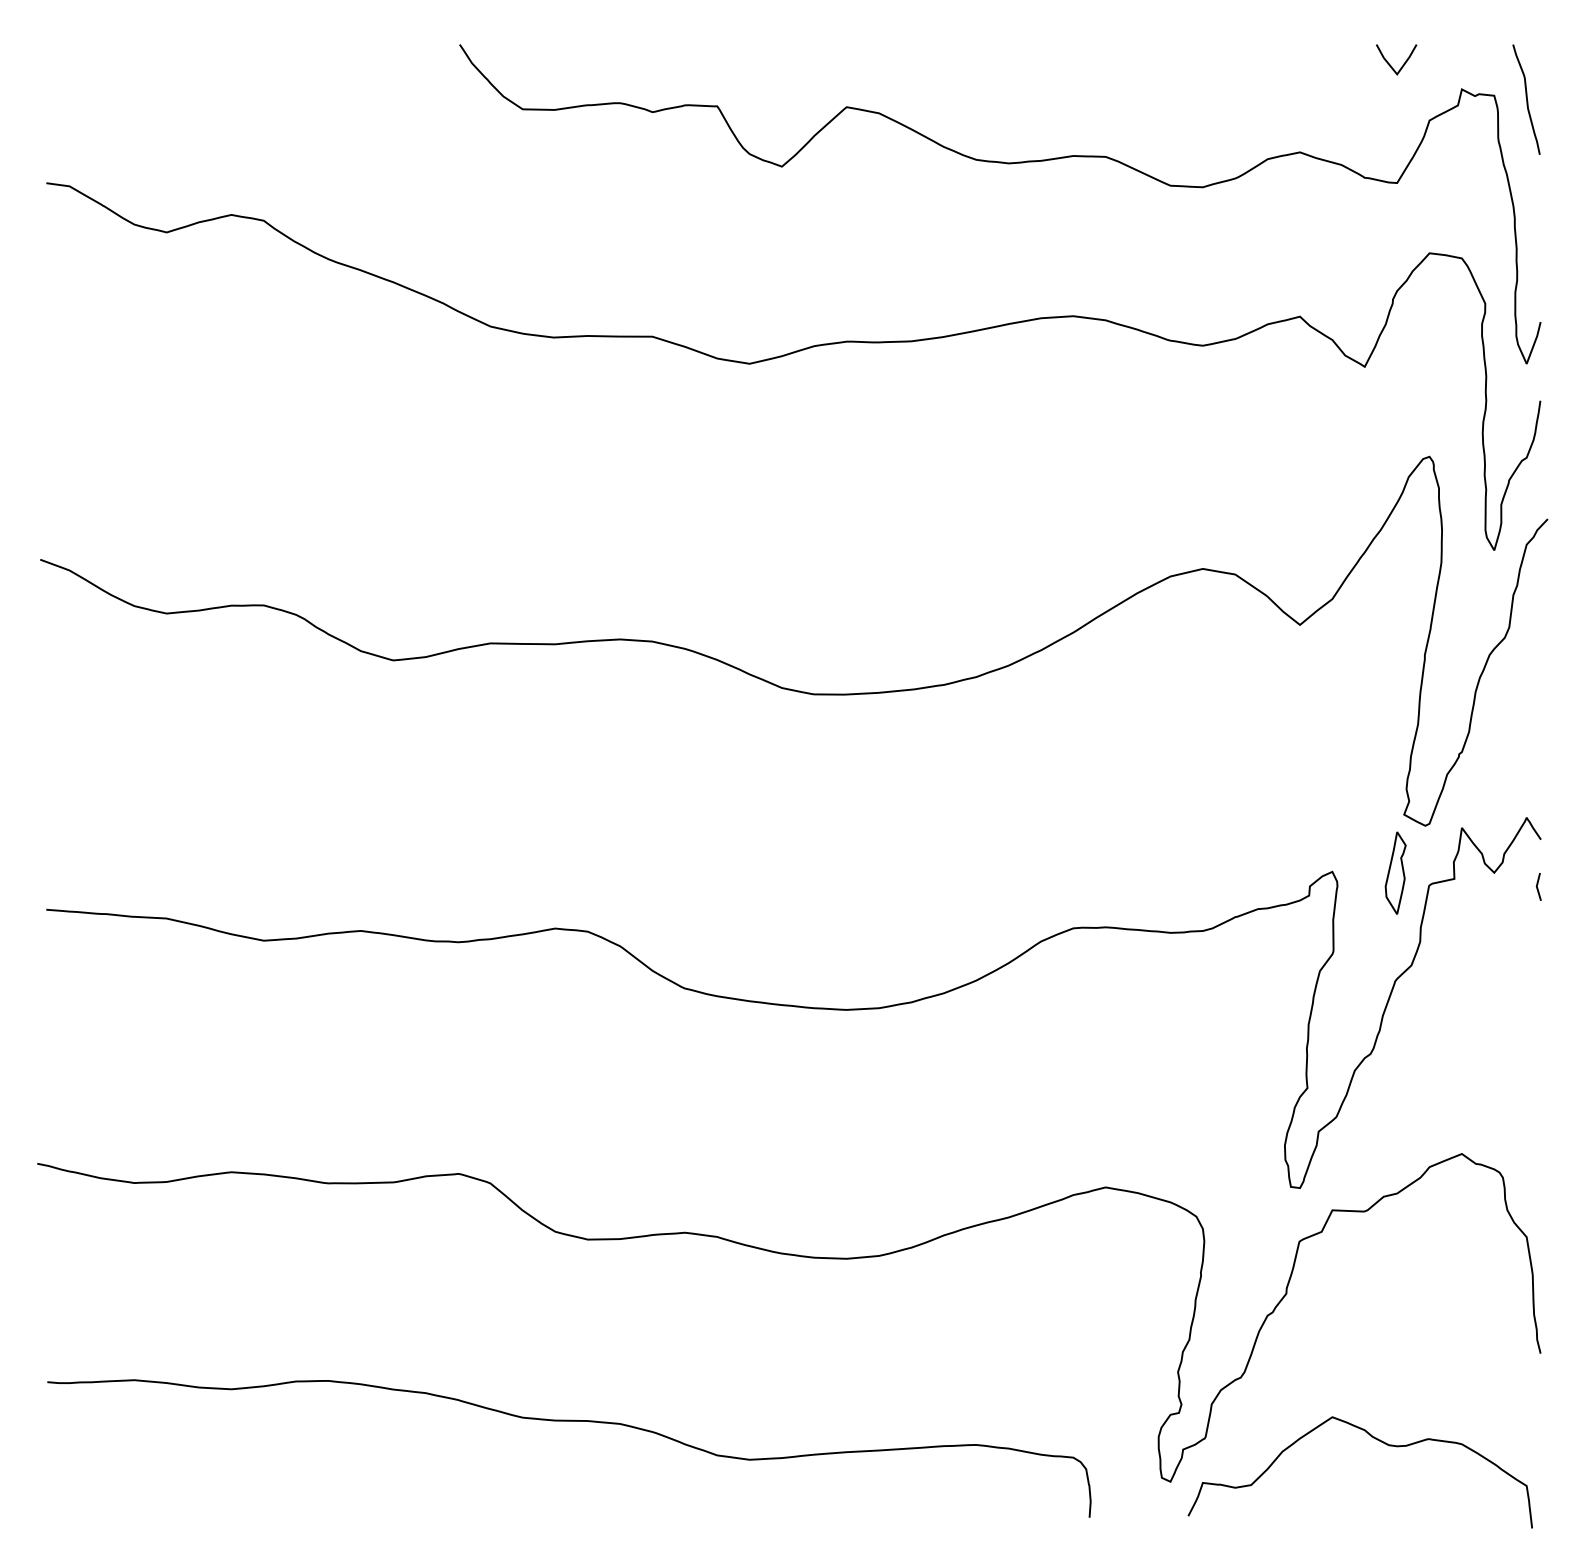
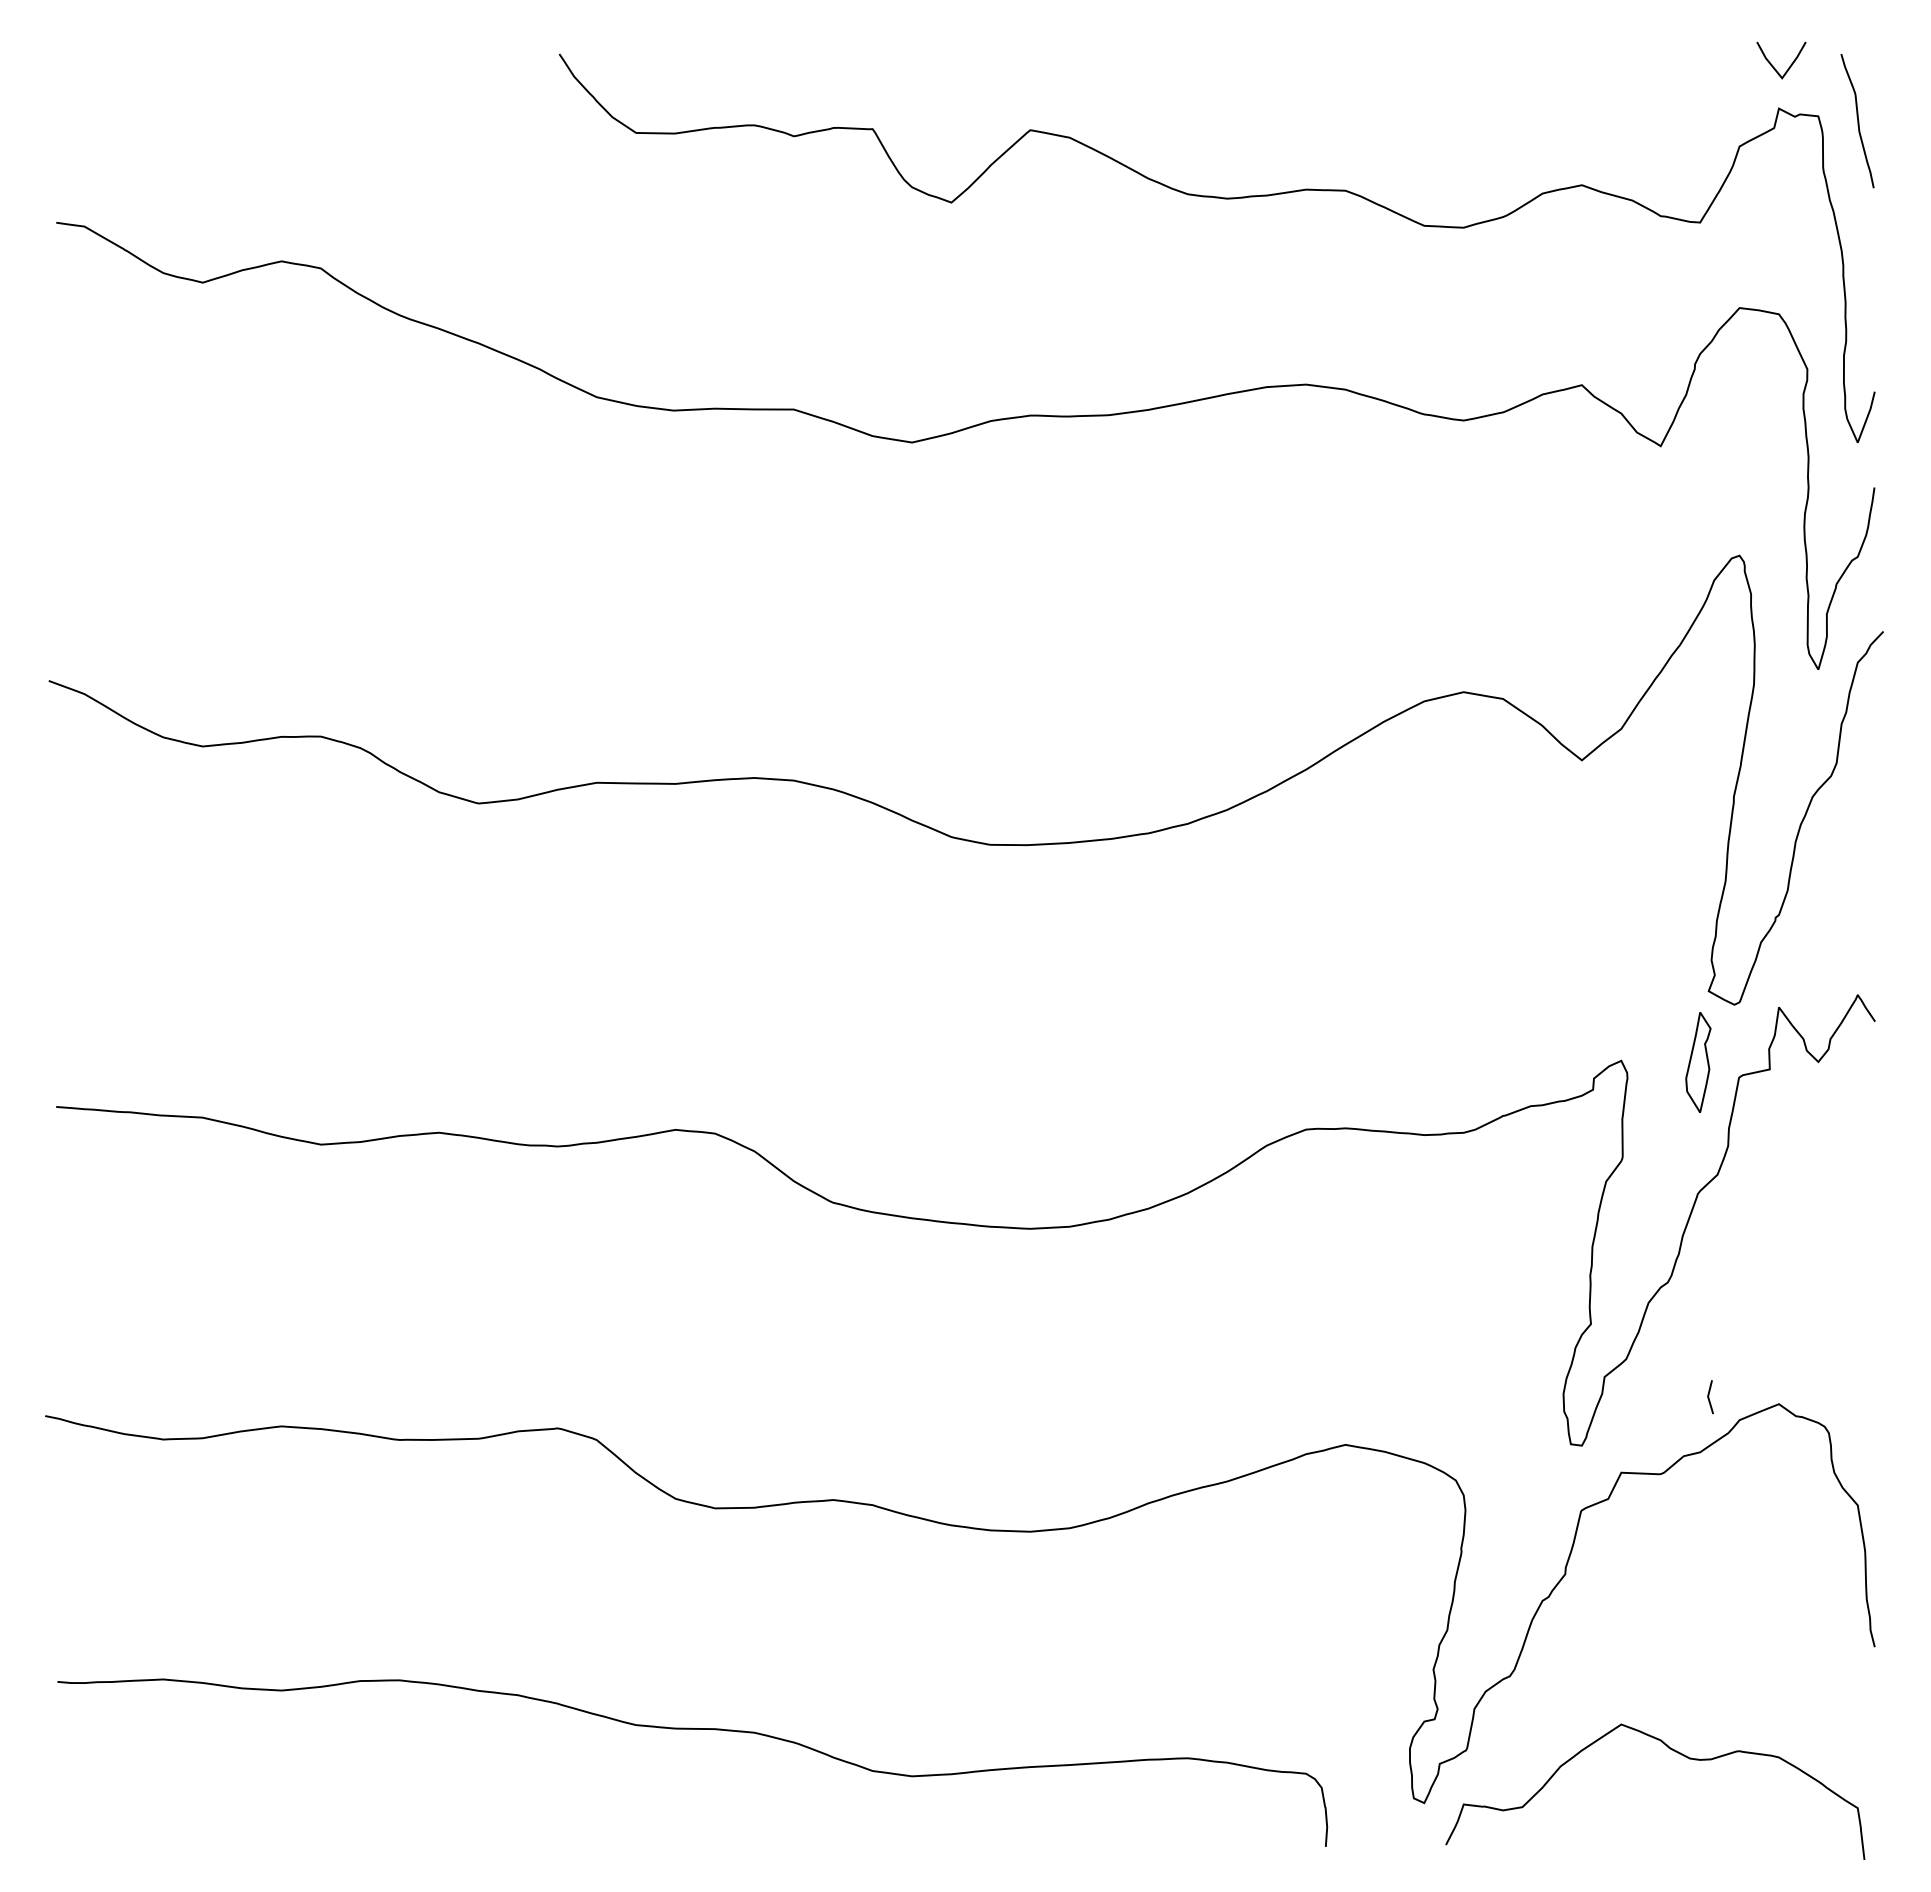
line: (1389, 63) -> (1772, 64), moved
line: (1537, 887) -> (1709, 1397), moved

